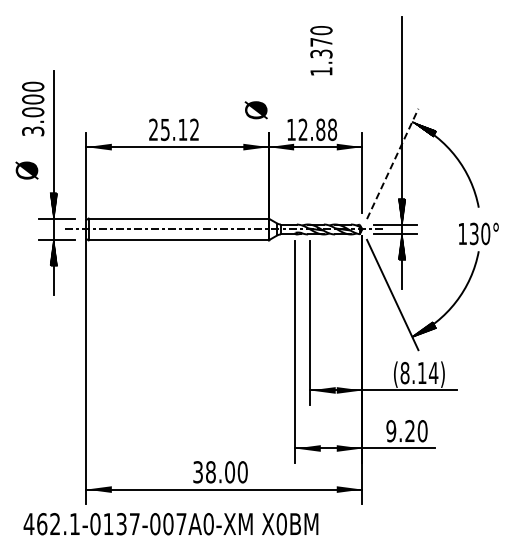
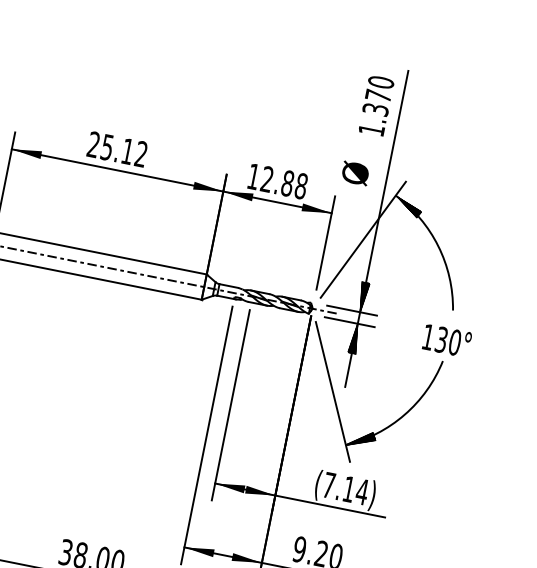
text: (321, 50) -> (376, 105), moved
text: (255, 110) -> (354, 173), moved
line: (392, 163) -> (363, 239), dashed -> solid
text: (404, 373) -> (328, 485), (8.14) -> (7.14)

